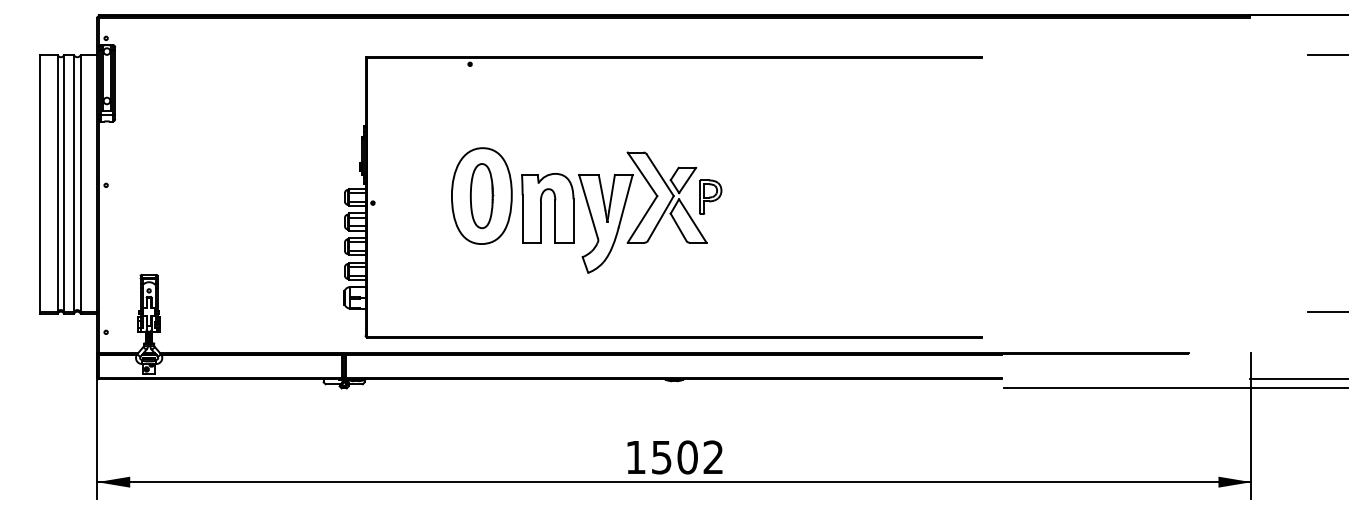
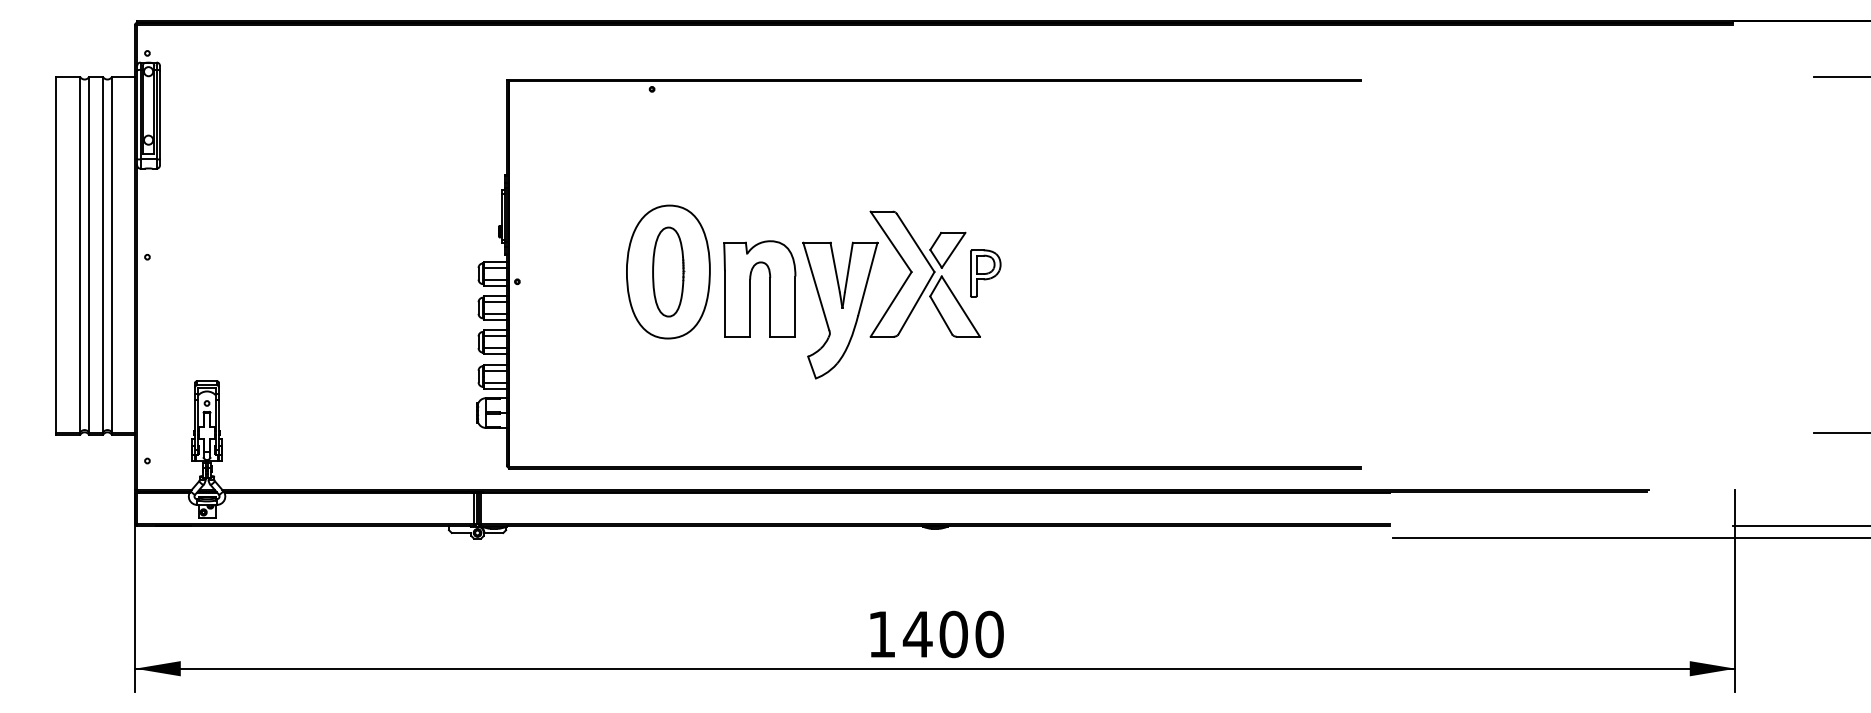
text: (686, 457) -> (952, 634), 1502 -> 1400

